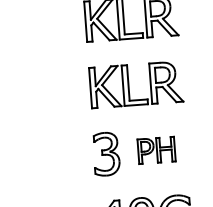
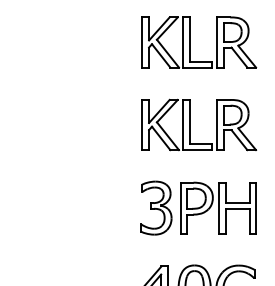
part: (156, 149) -> (218, 207), size x1.67

